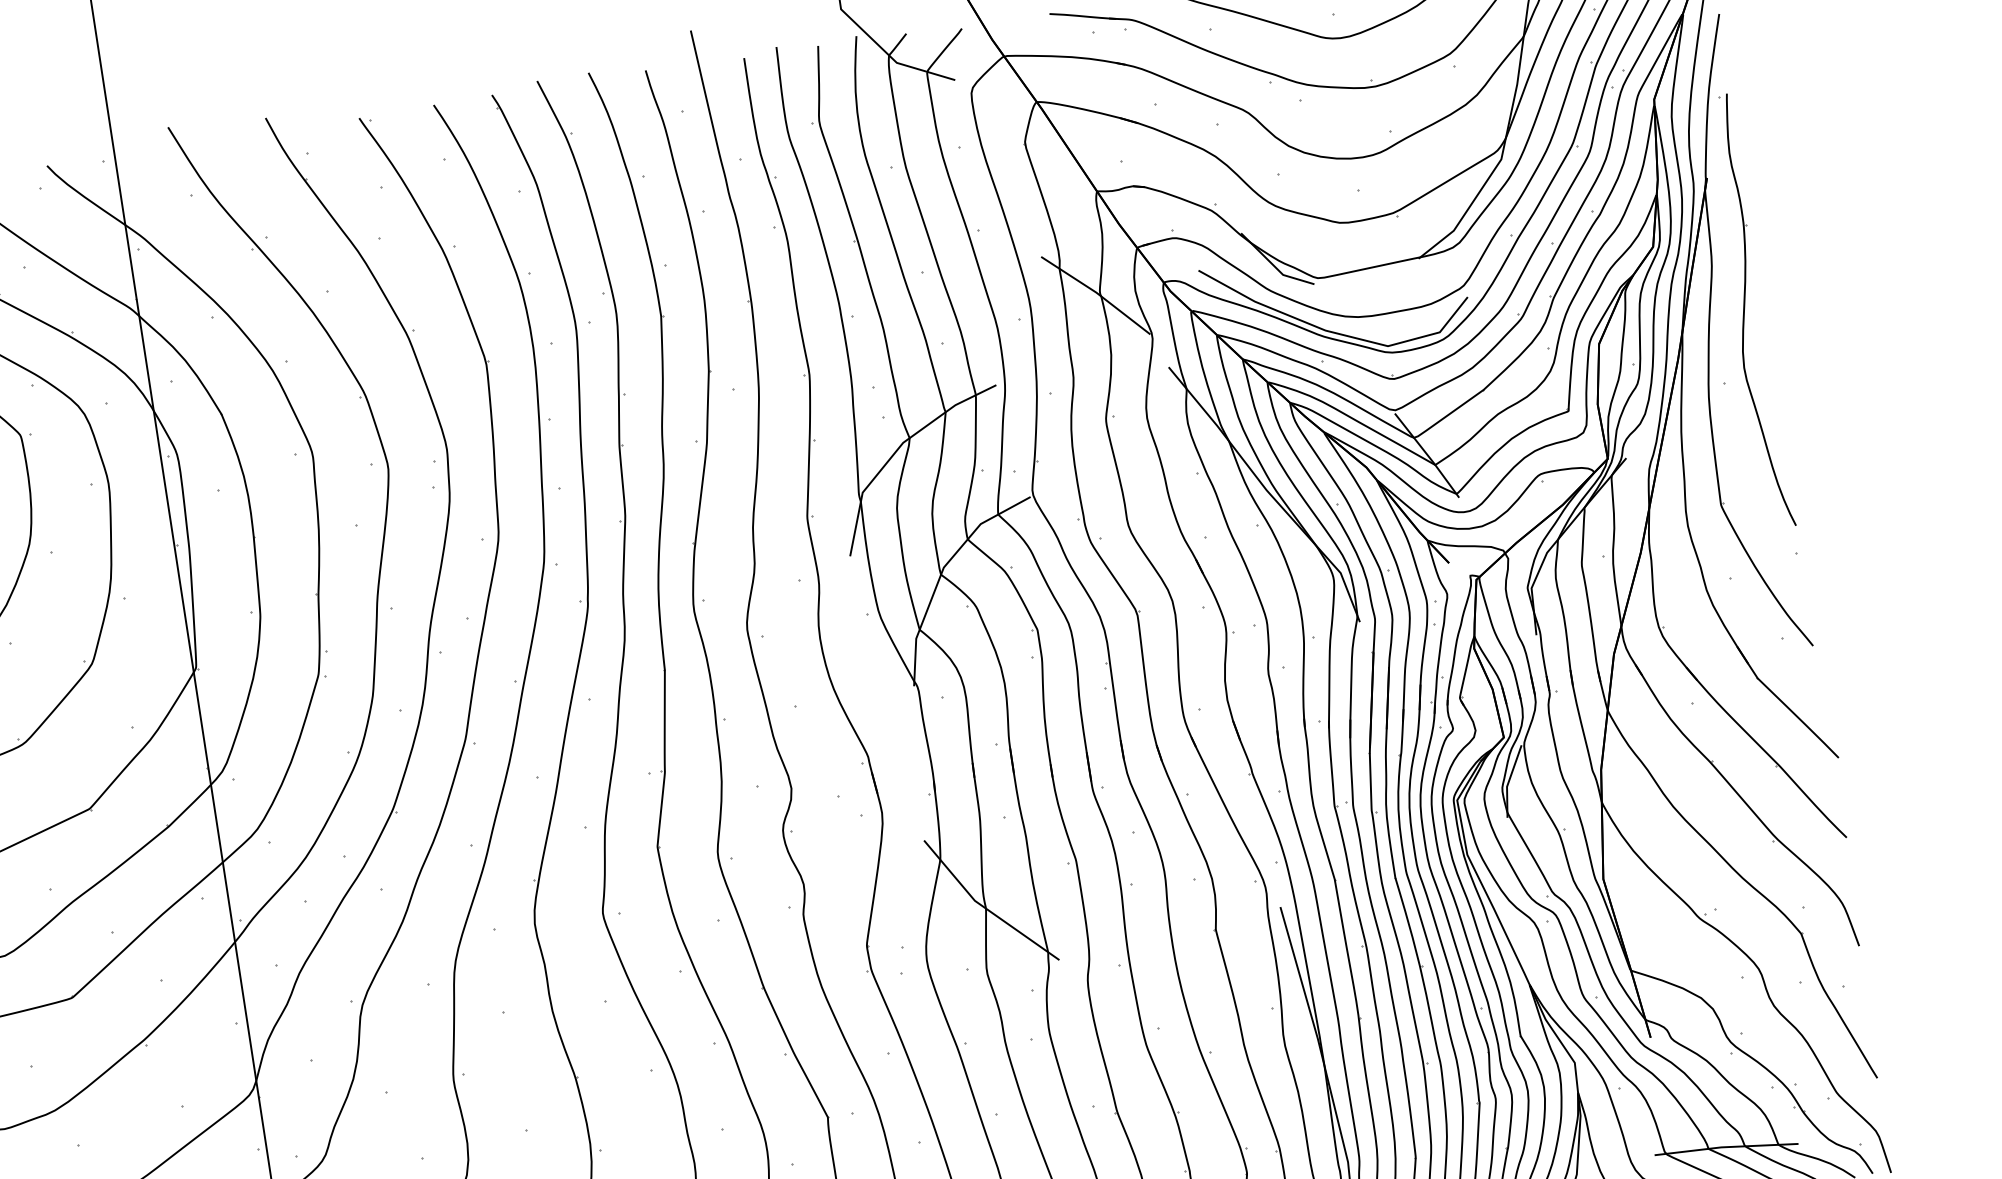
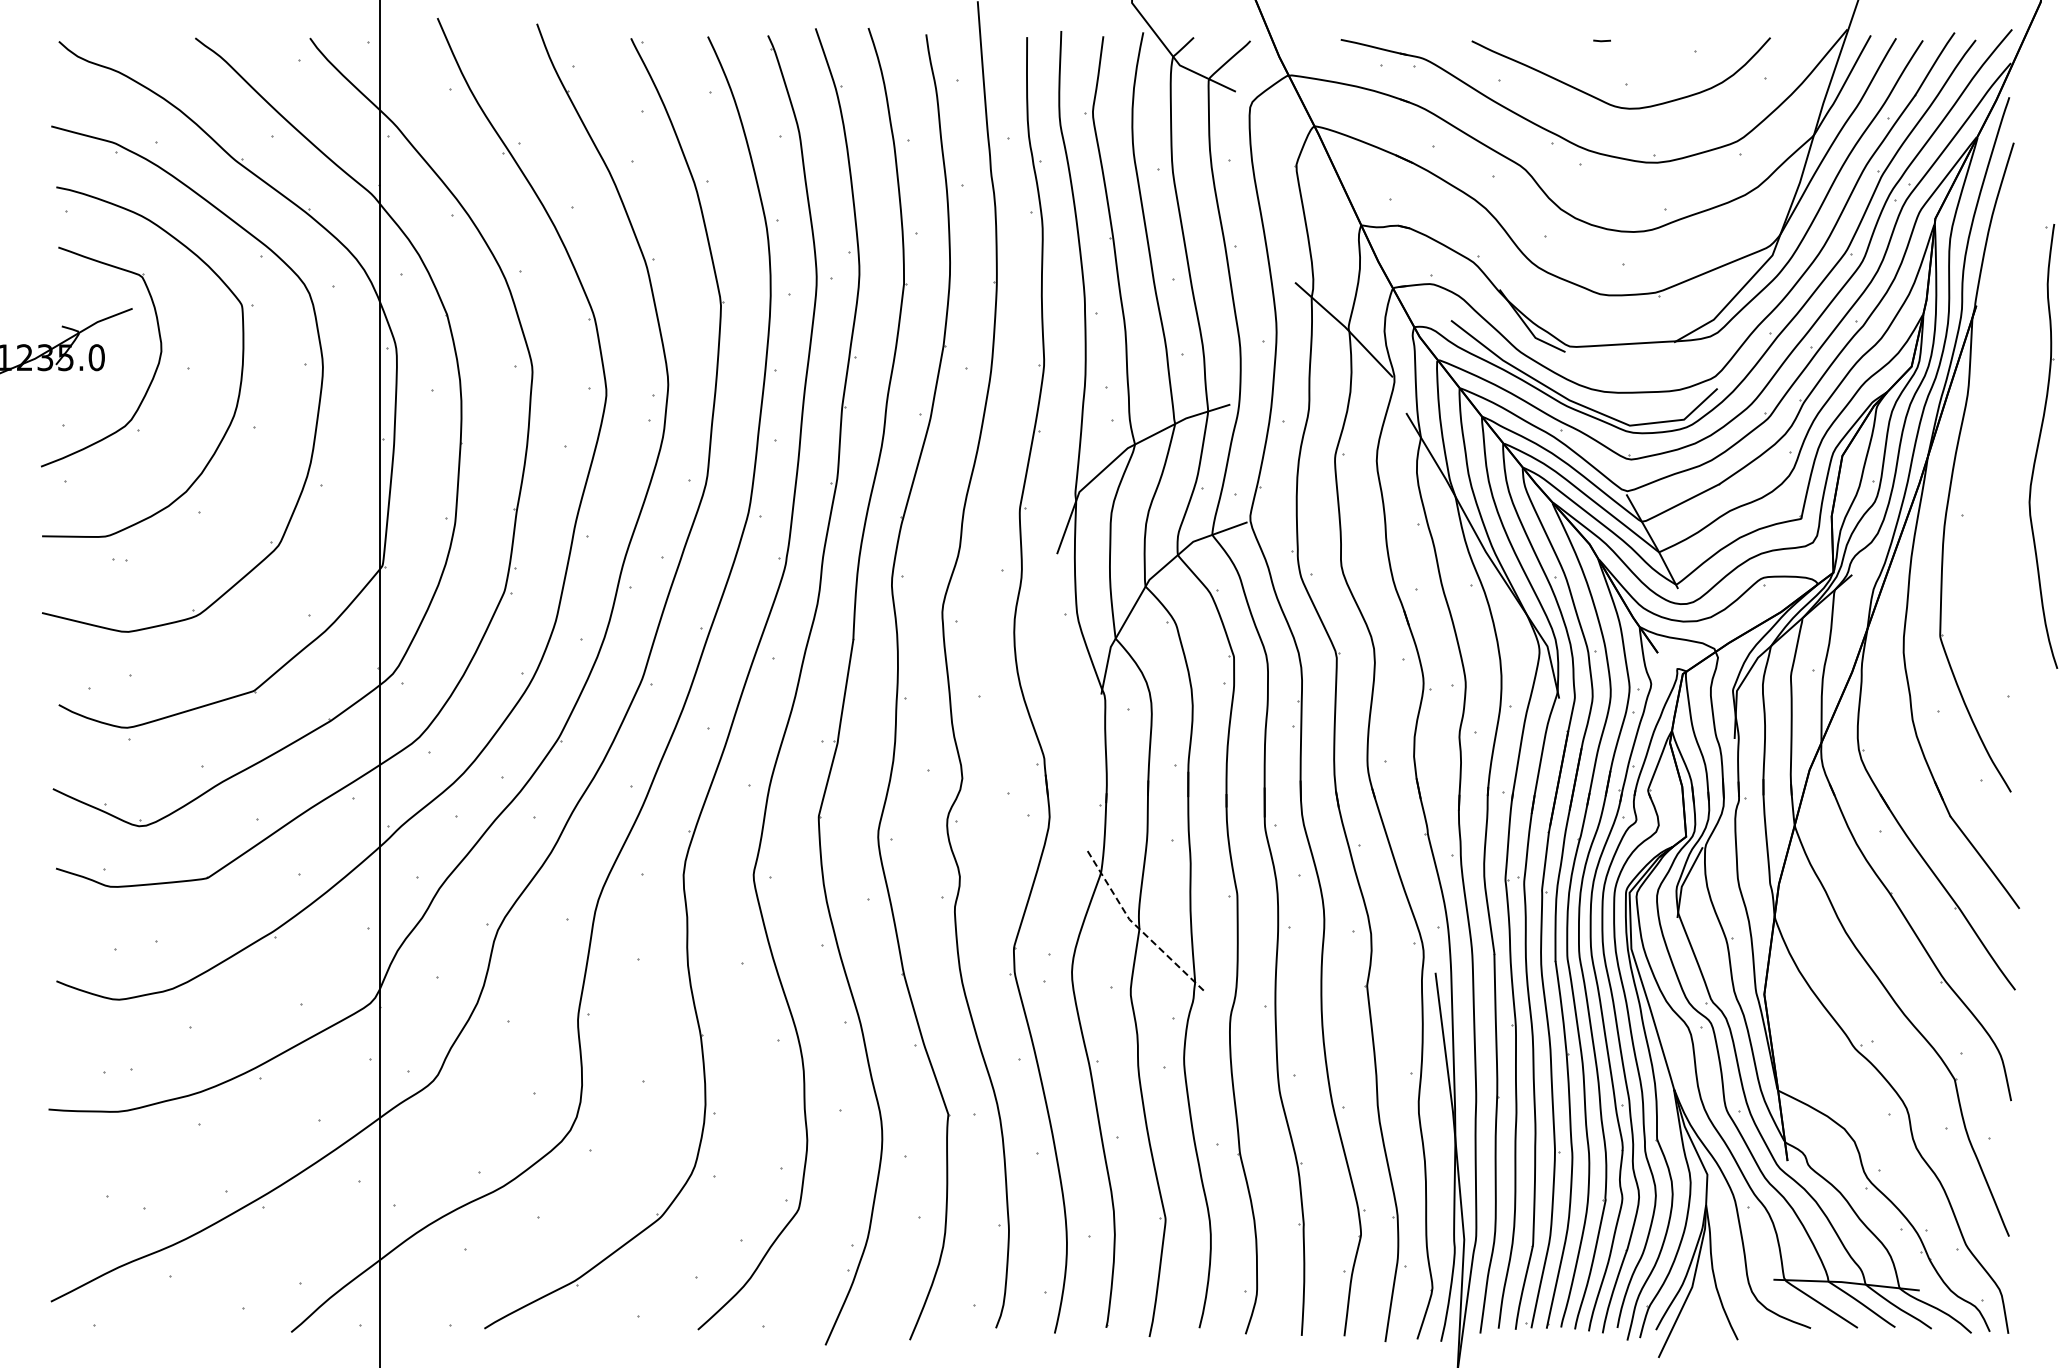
part: (1749, 311) -> (2043, 446), moved
line: (984, 907) -> (1138, 927), solid -> dashed

